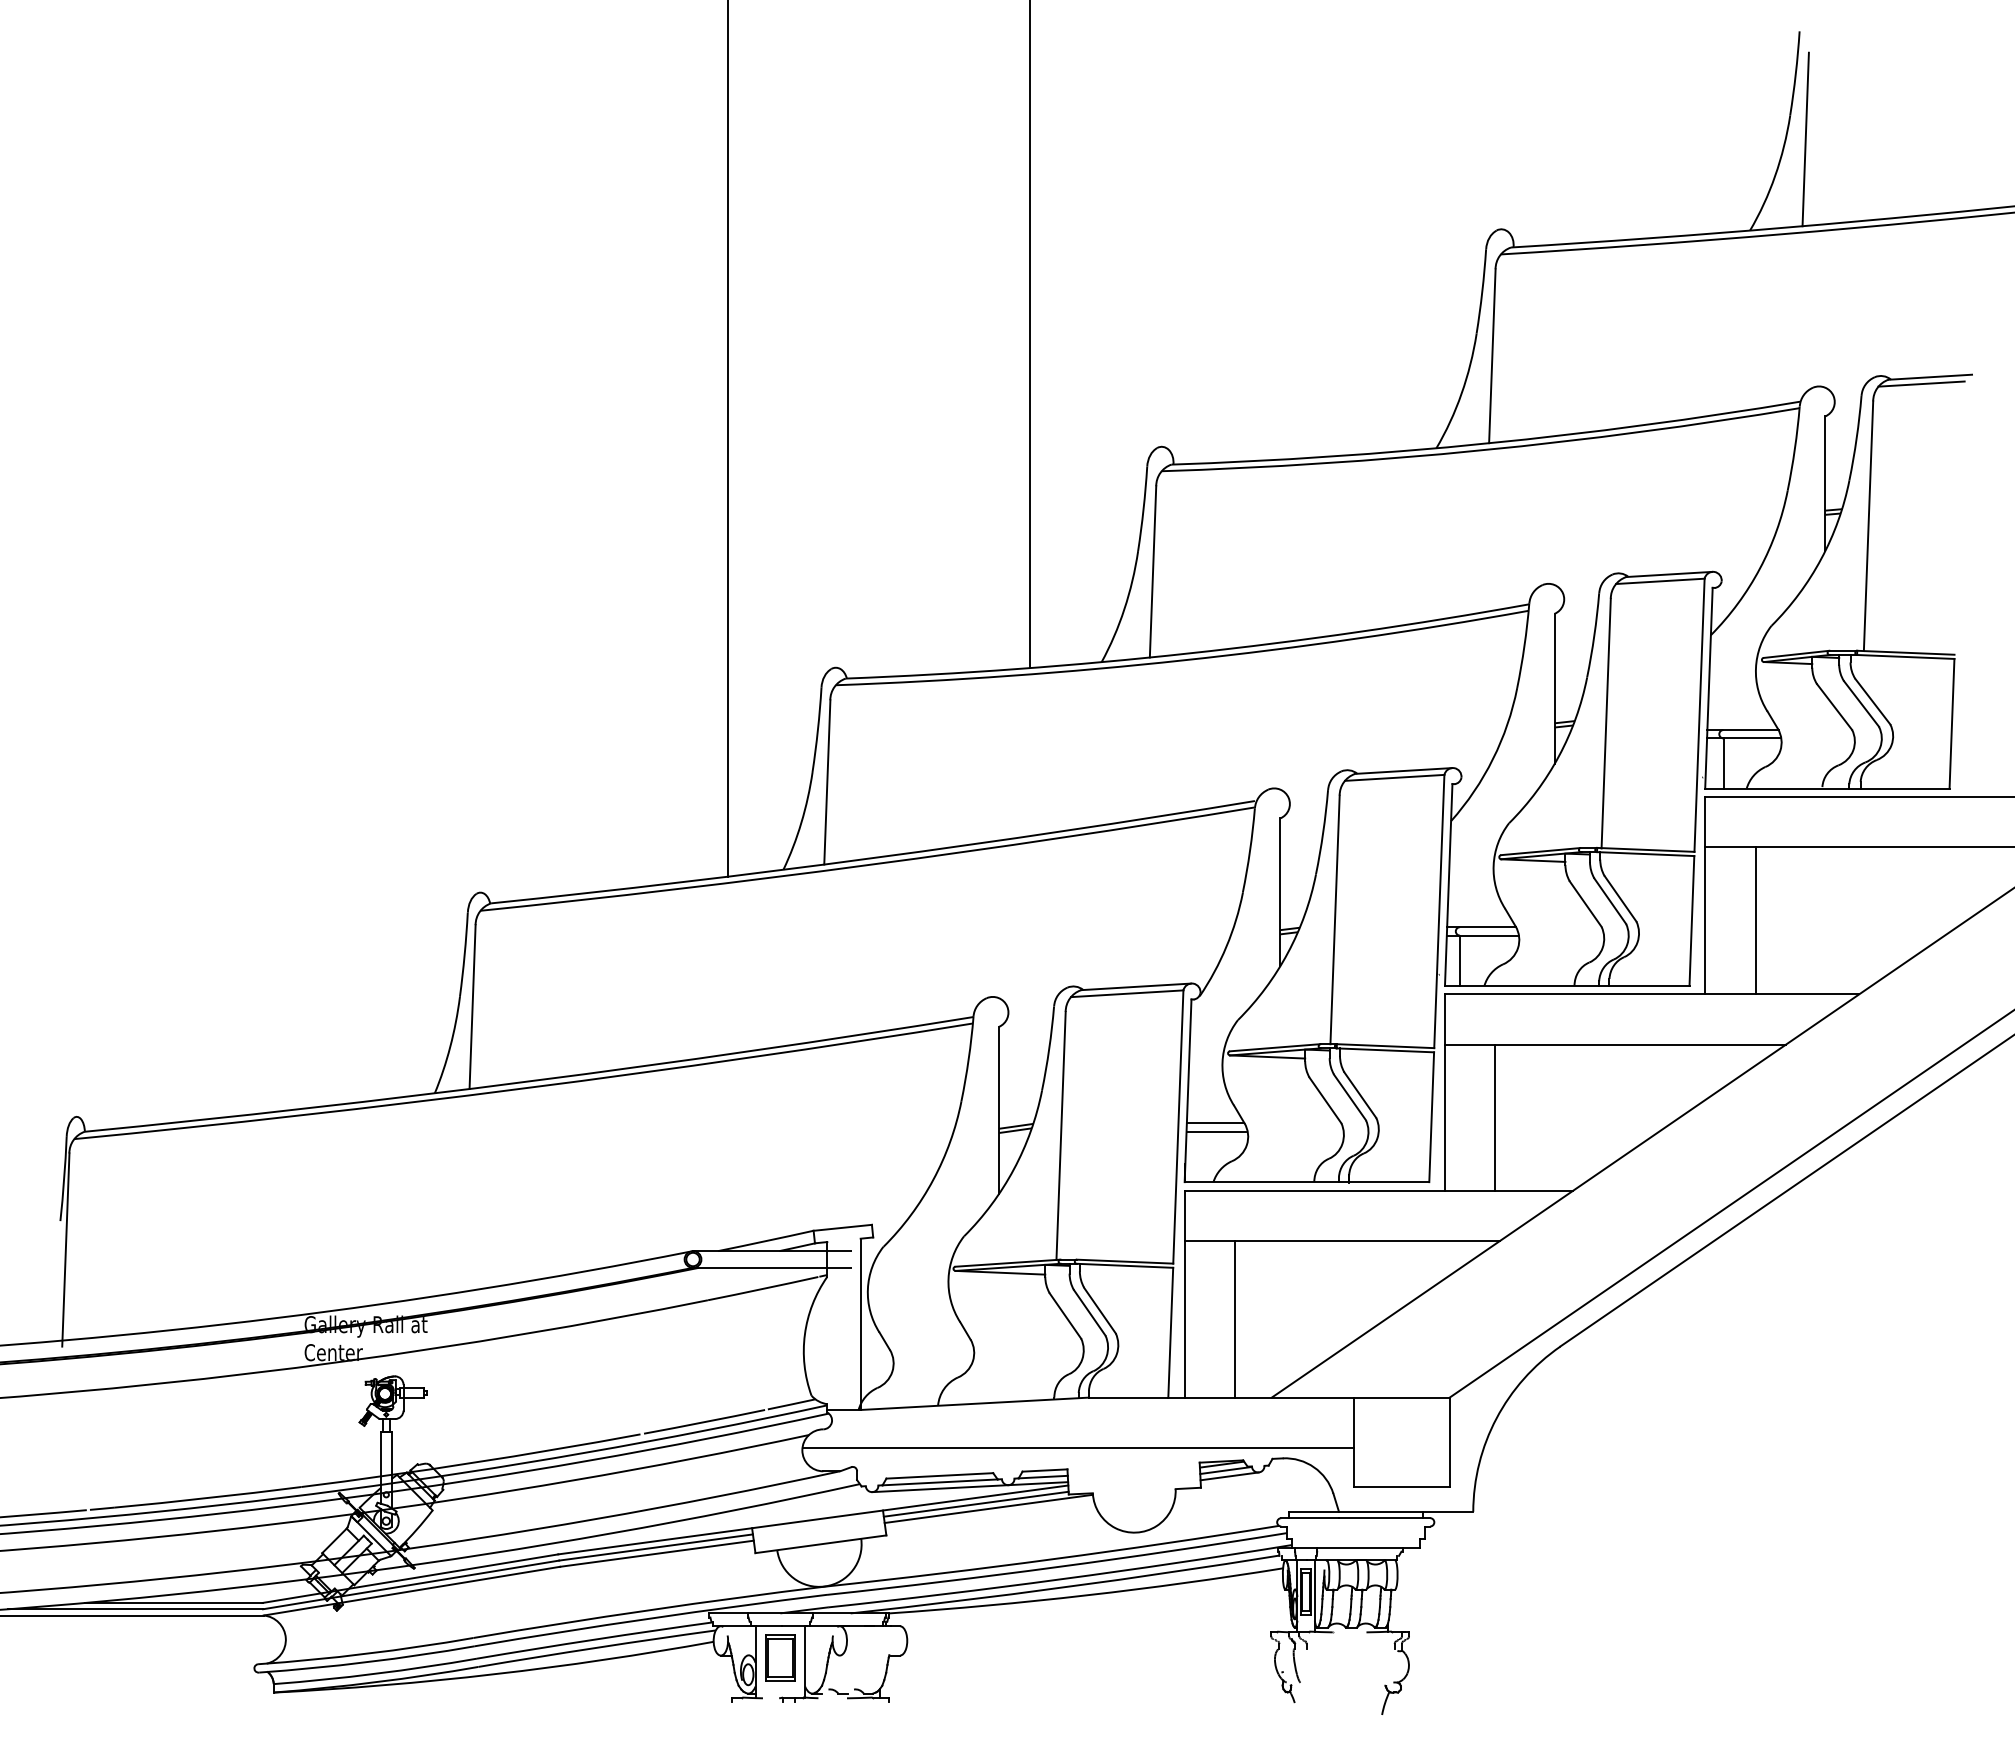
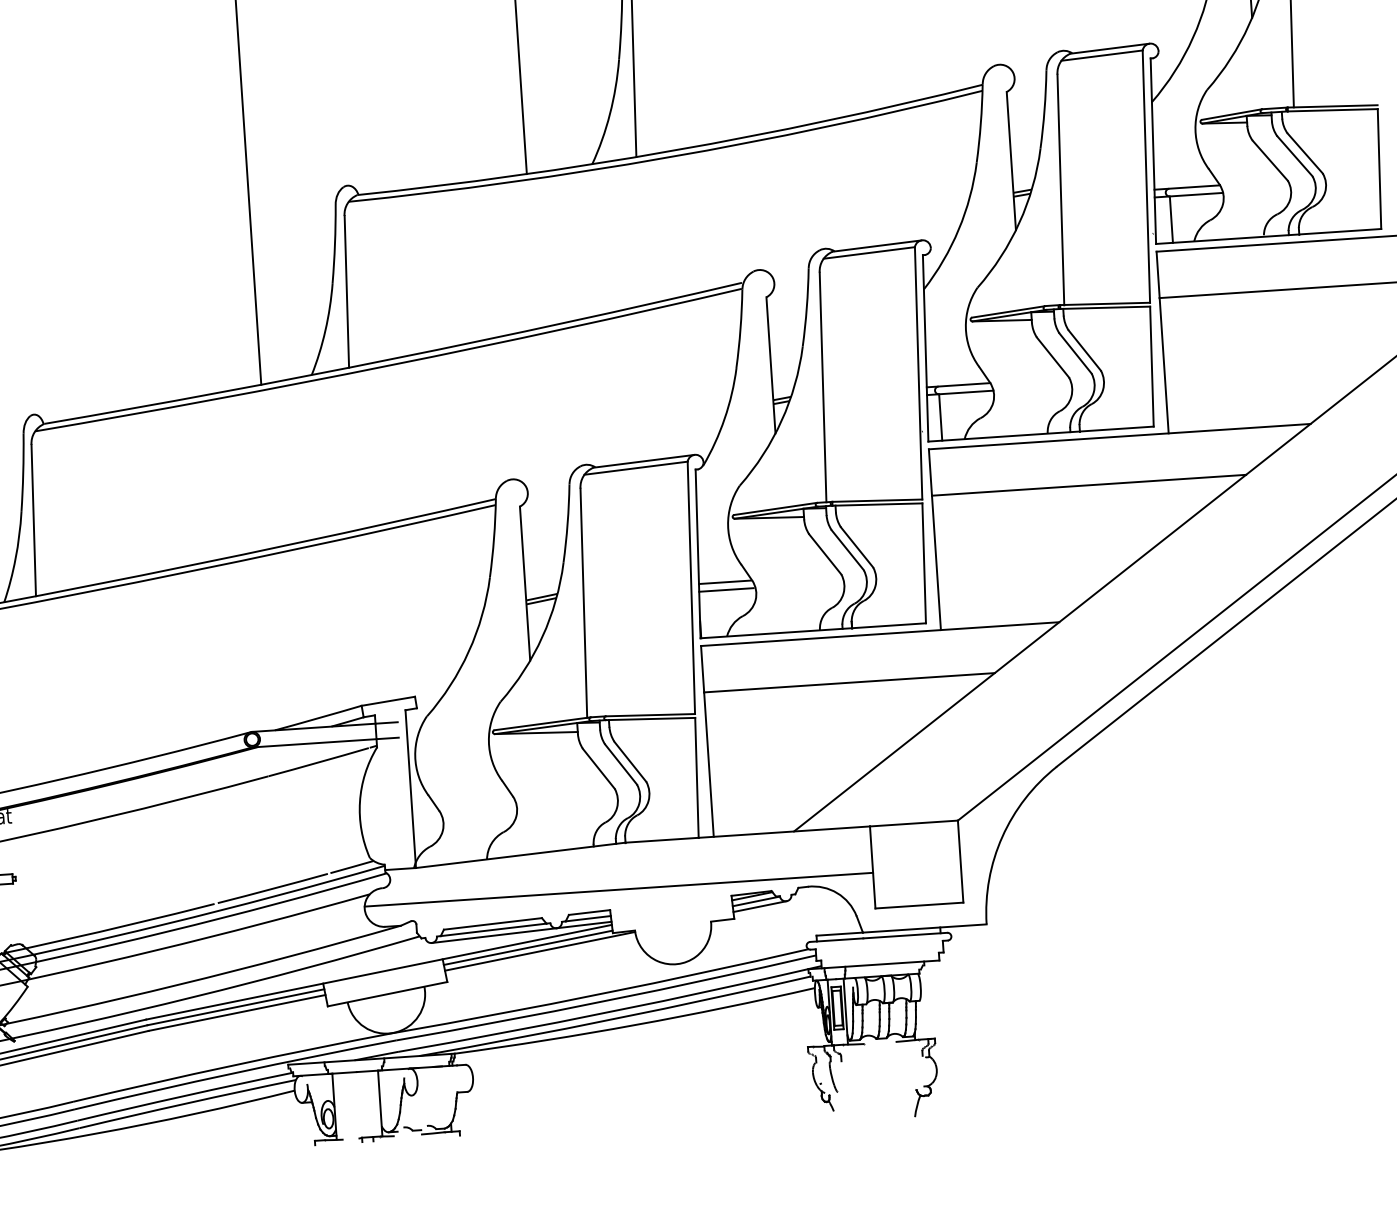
line: (1755, 920) -> (1210, 362), removed
line: (1495, 1117) -> (982, 559), removed
line: (1235, 1318) -> (755, 760), removed
part: (780, 1657) -> (357, 1100), removed

